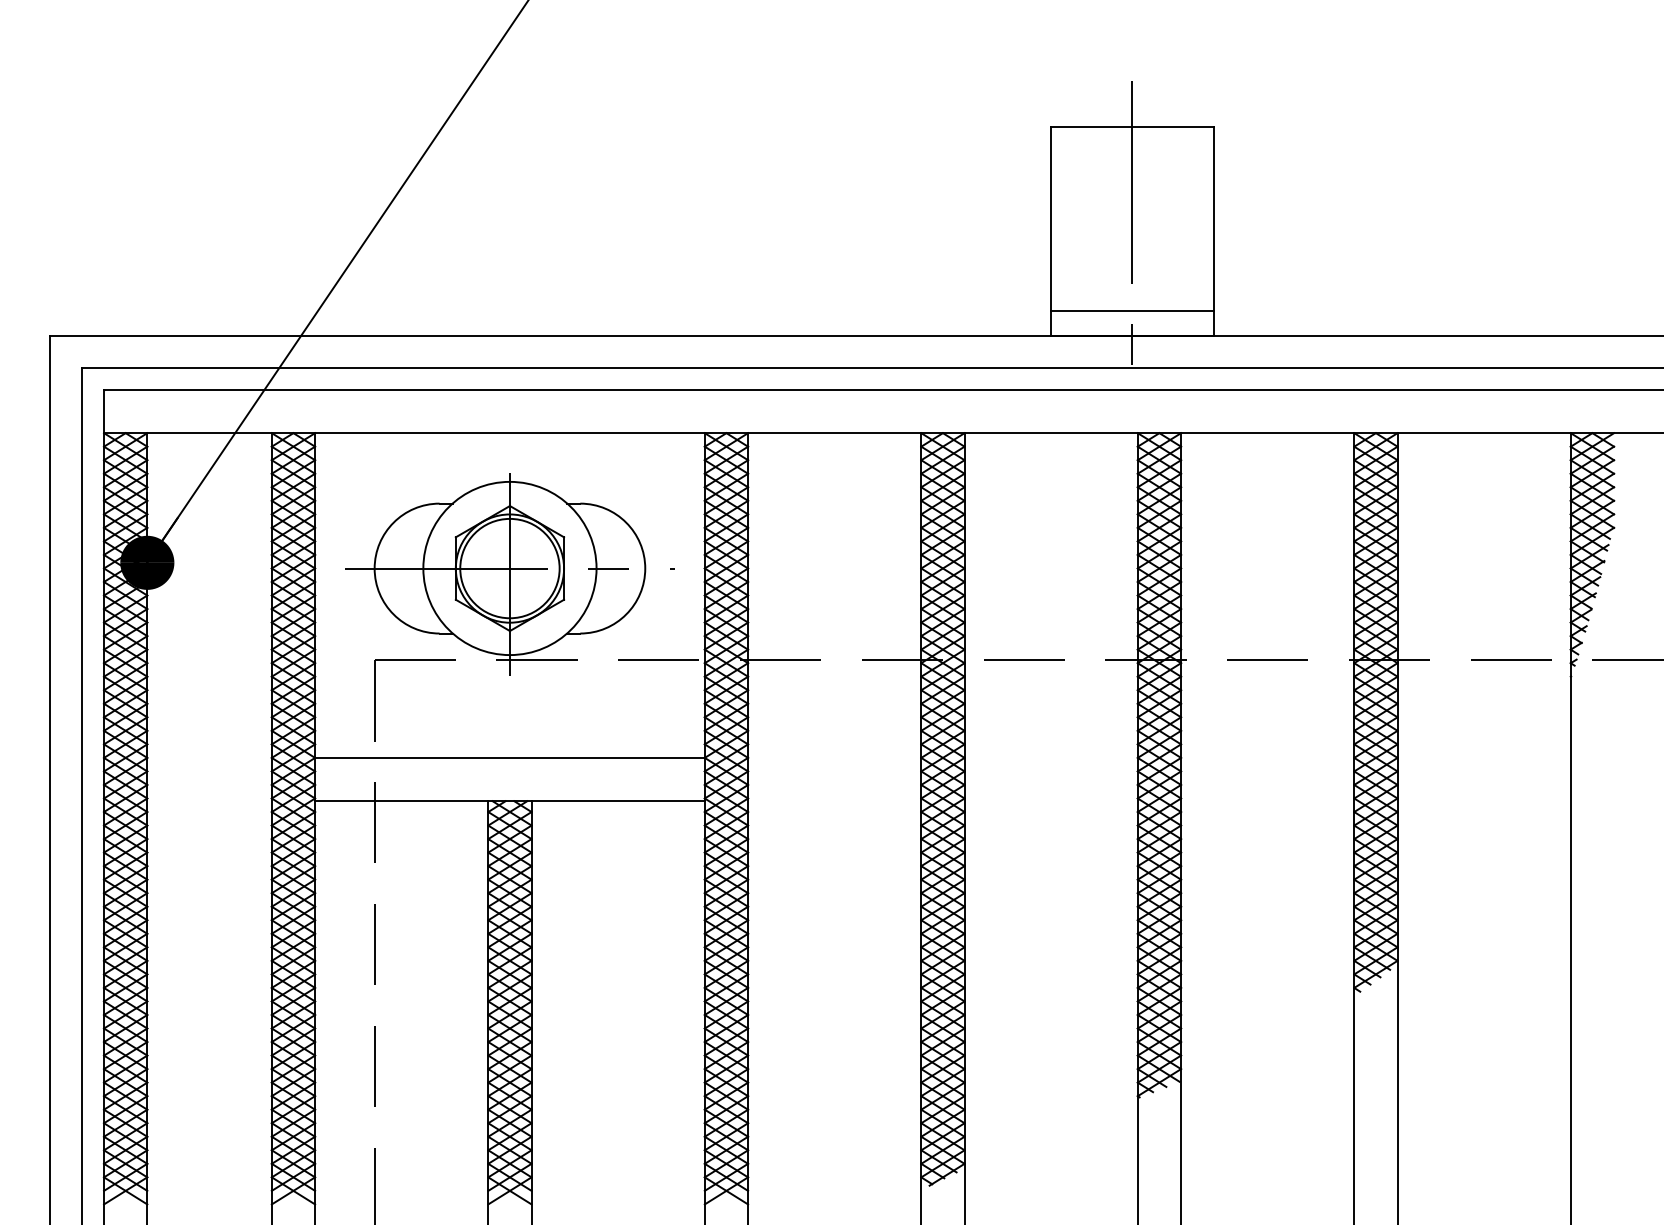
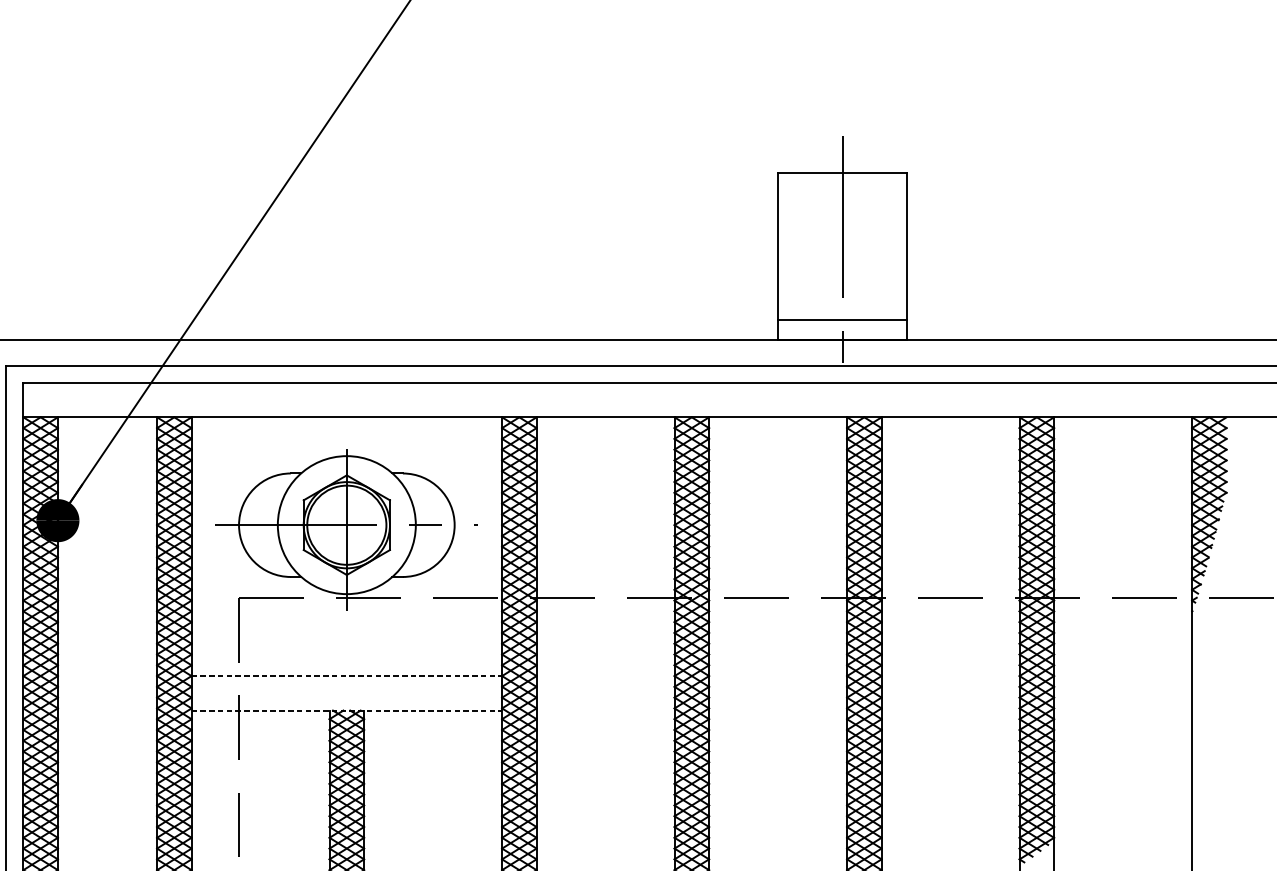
line: (509, 757) -> (346, 675), solid -> dashed
line: (509, 801) -> (346, 710), solid -> dashed

